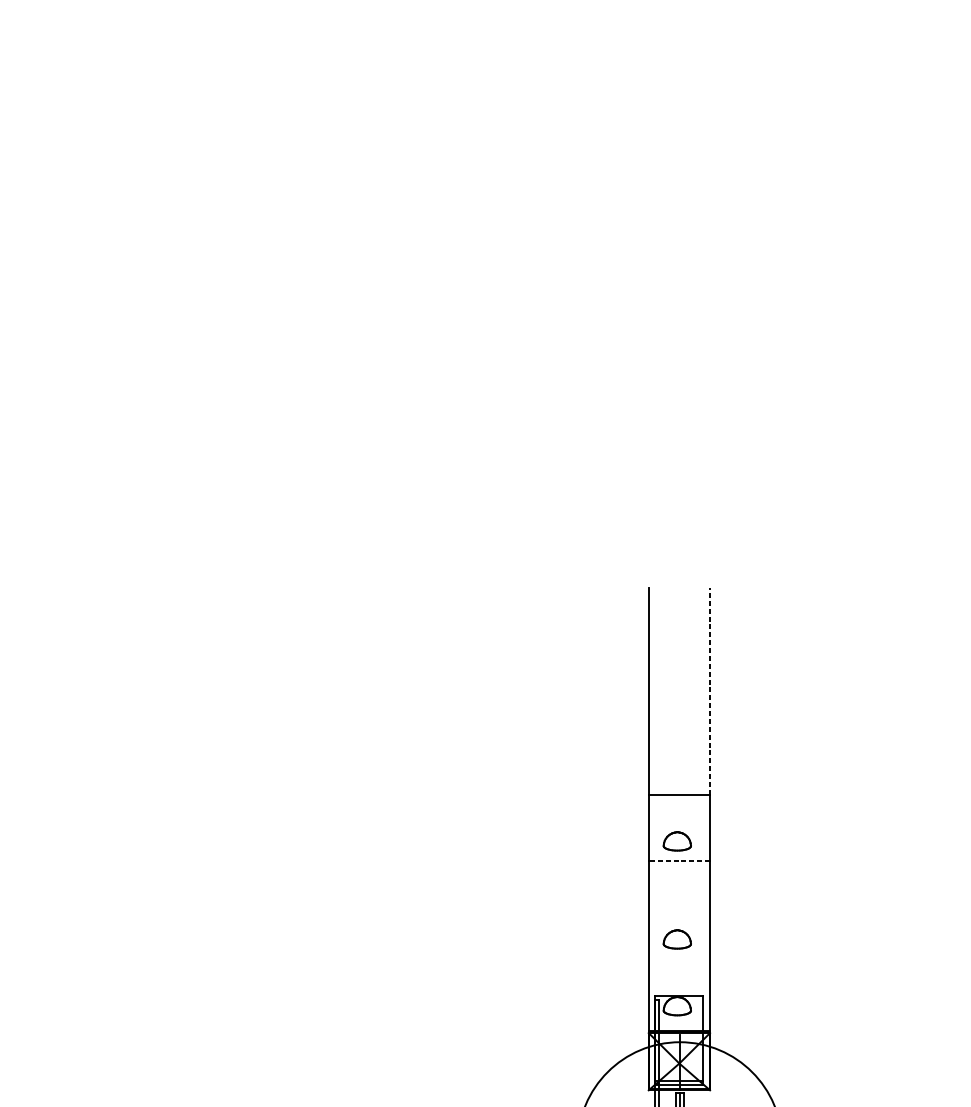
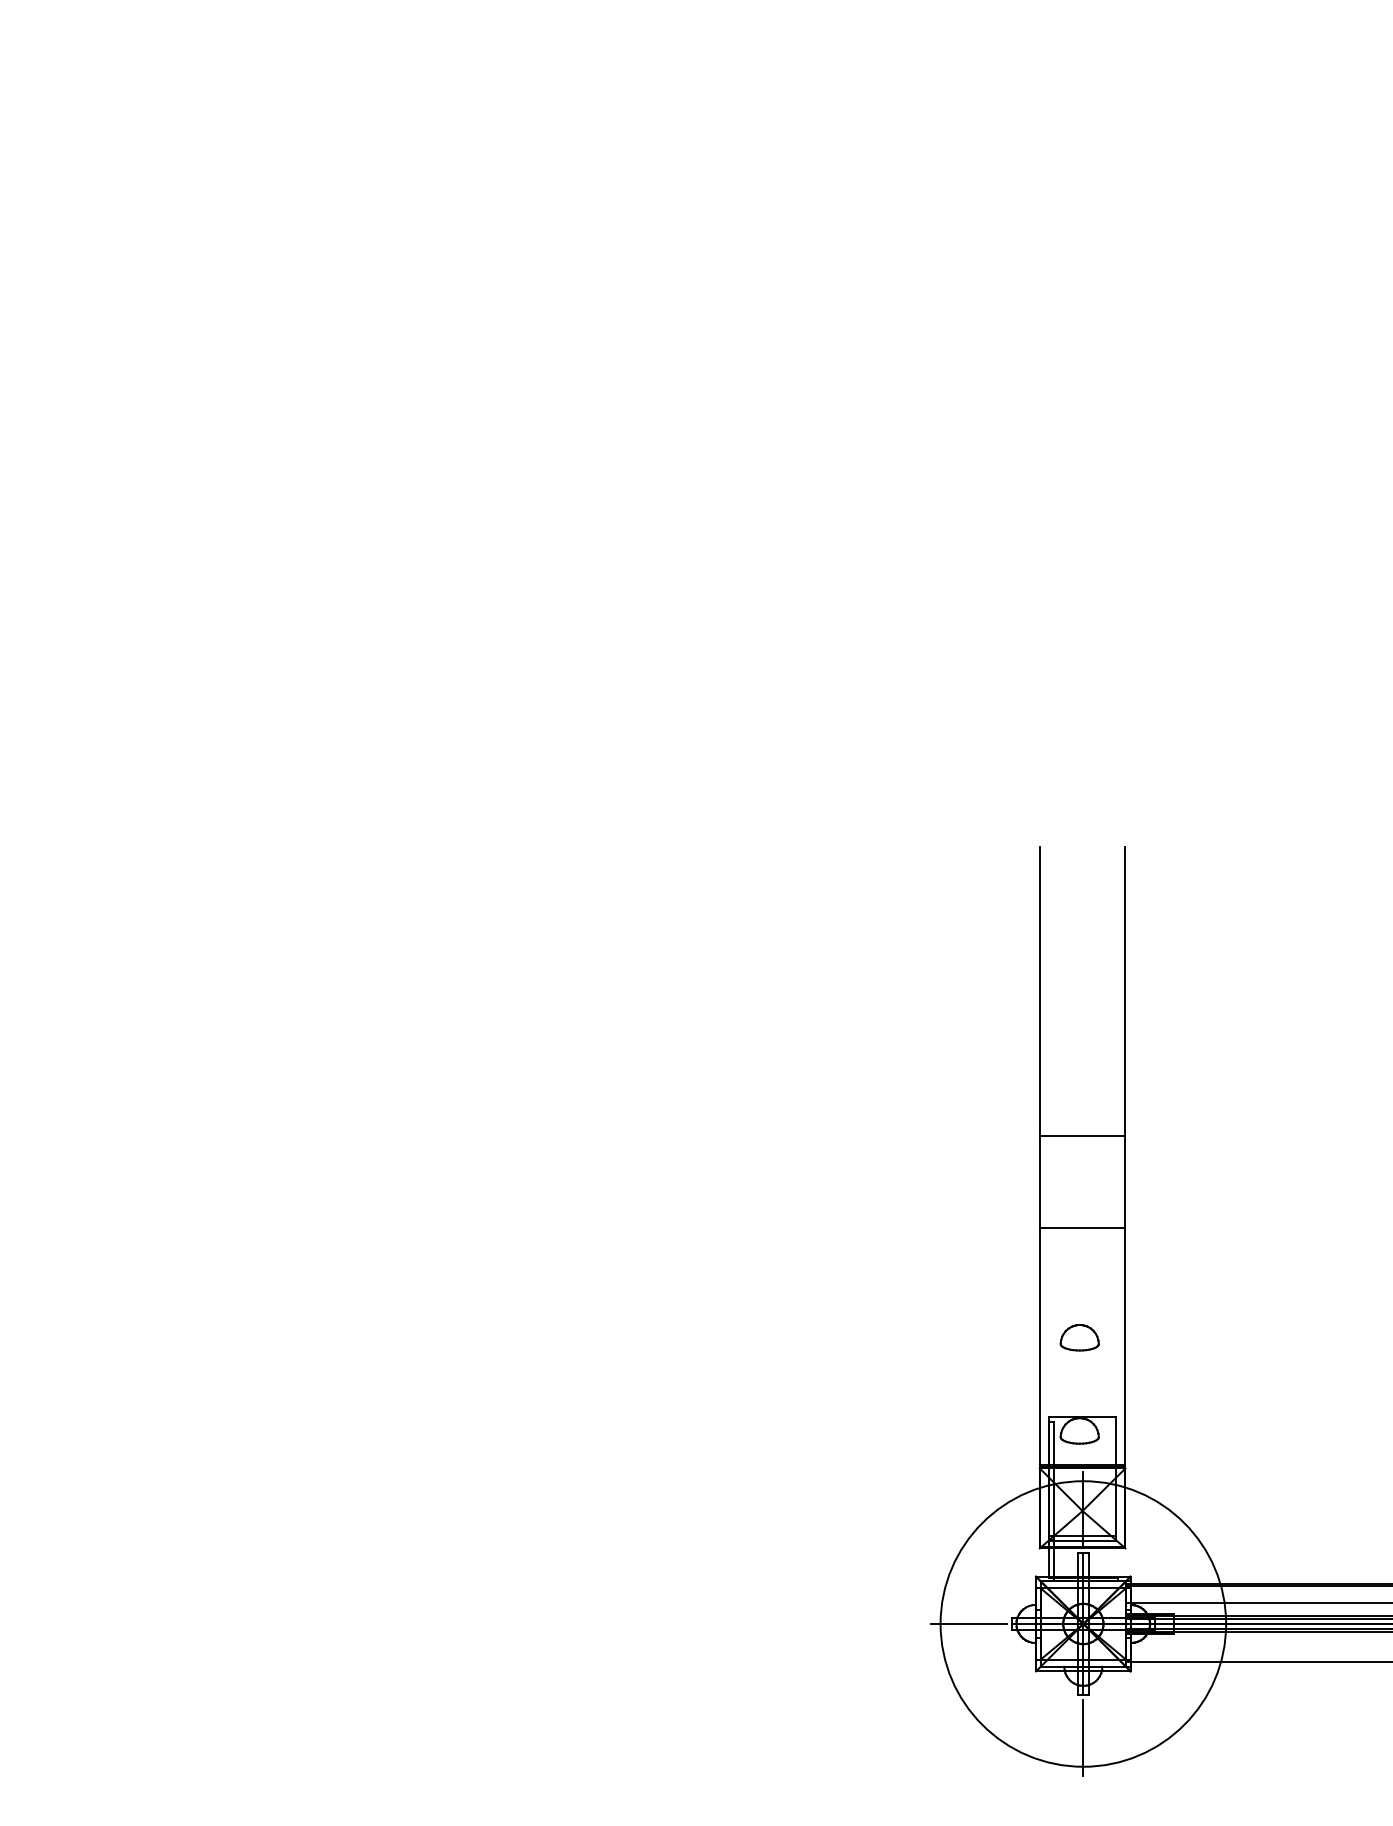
line: (710, 691) -> (1125, 990), dashed -> solid
part: (677, 841) -> (1079, 1200), removed
line: (679, 860) -> (1082, 1227), dashed -> solid

